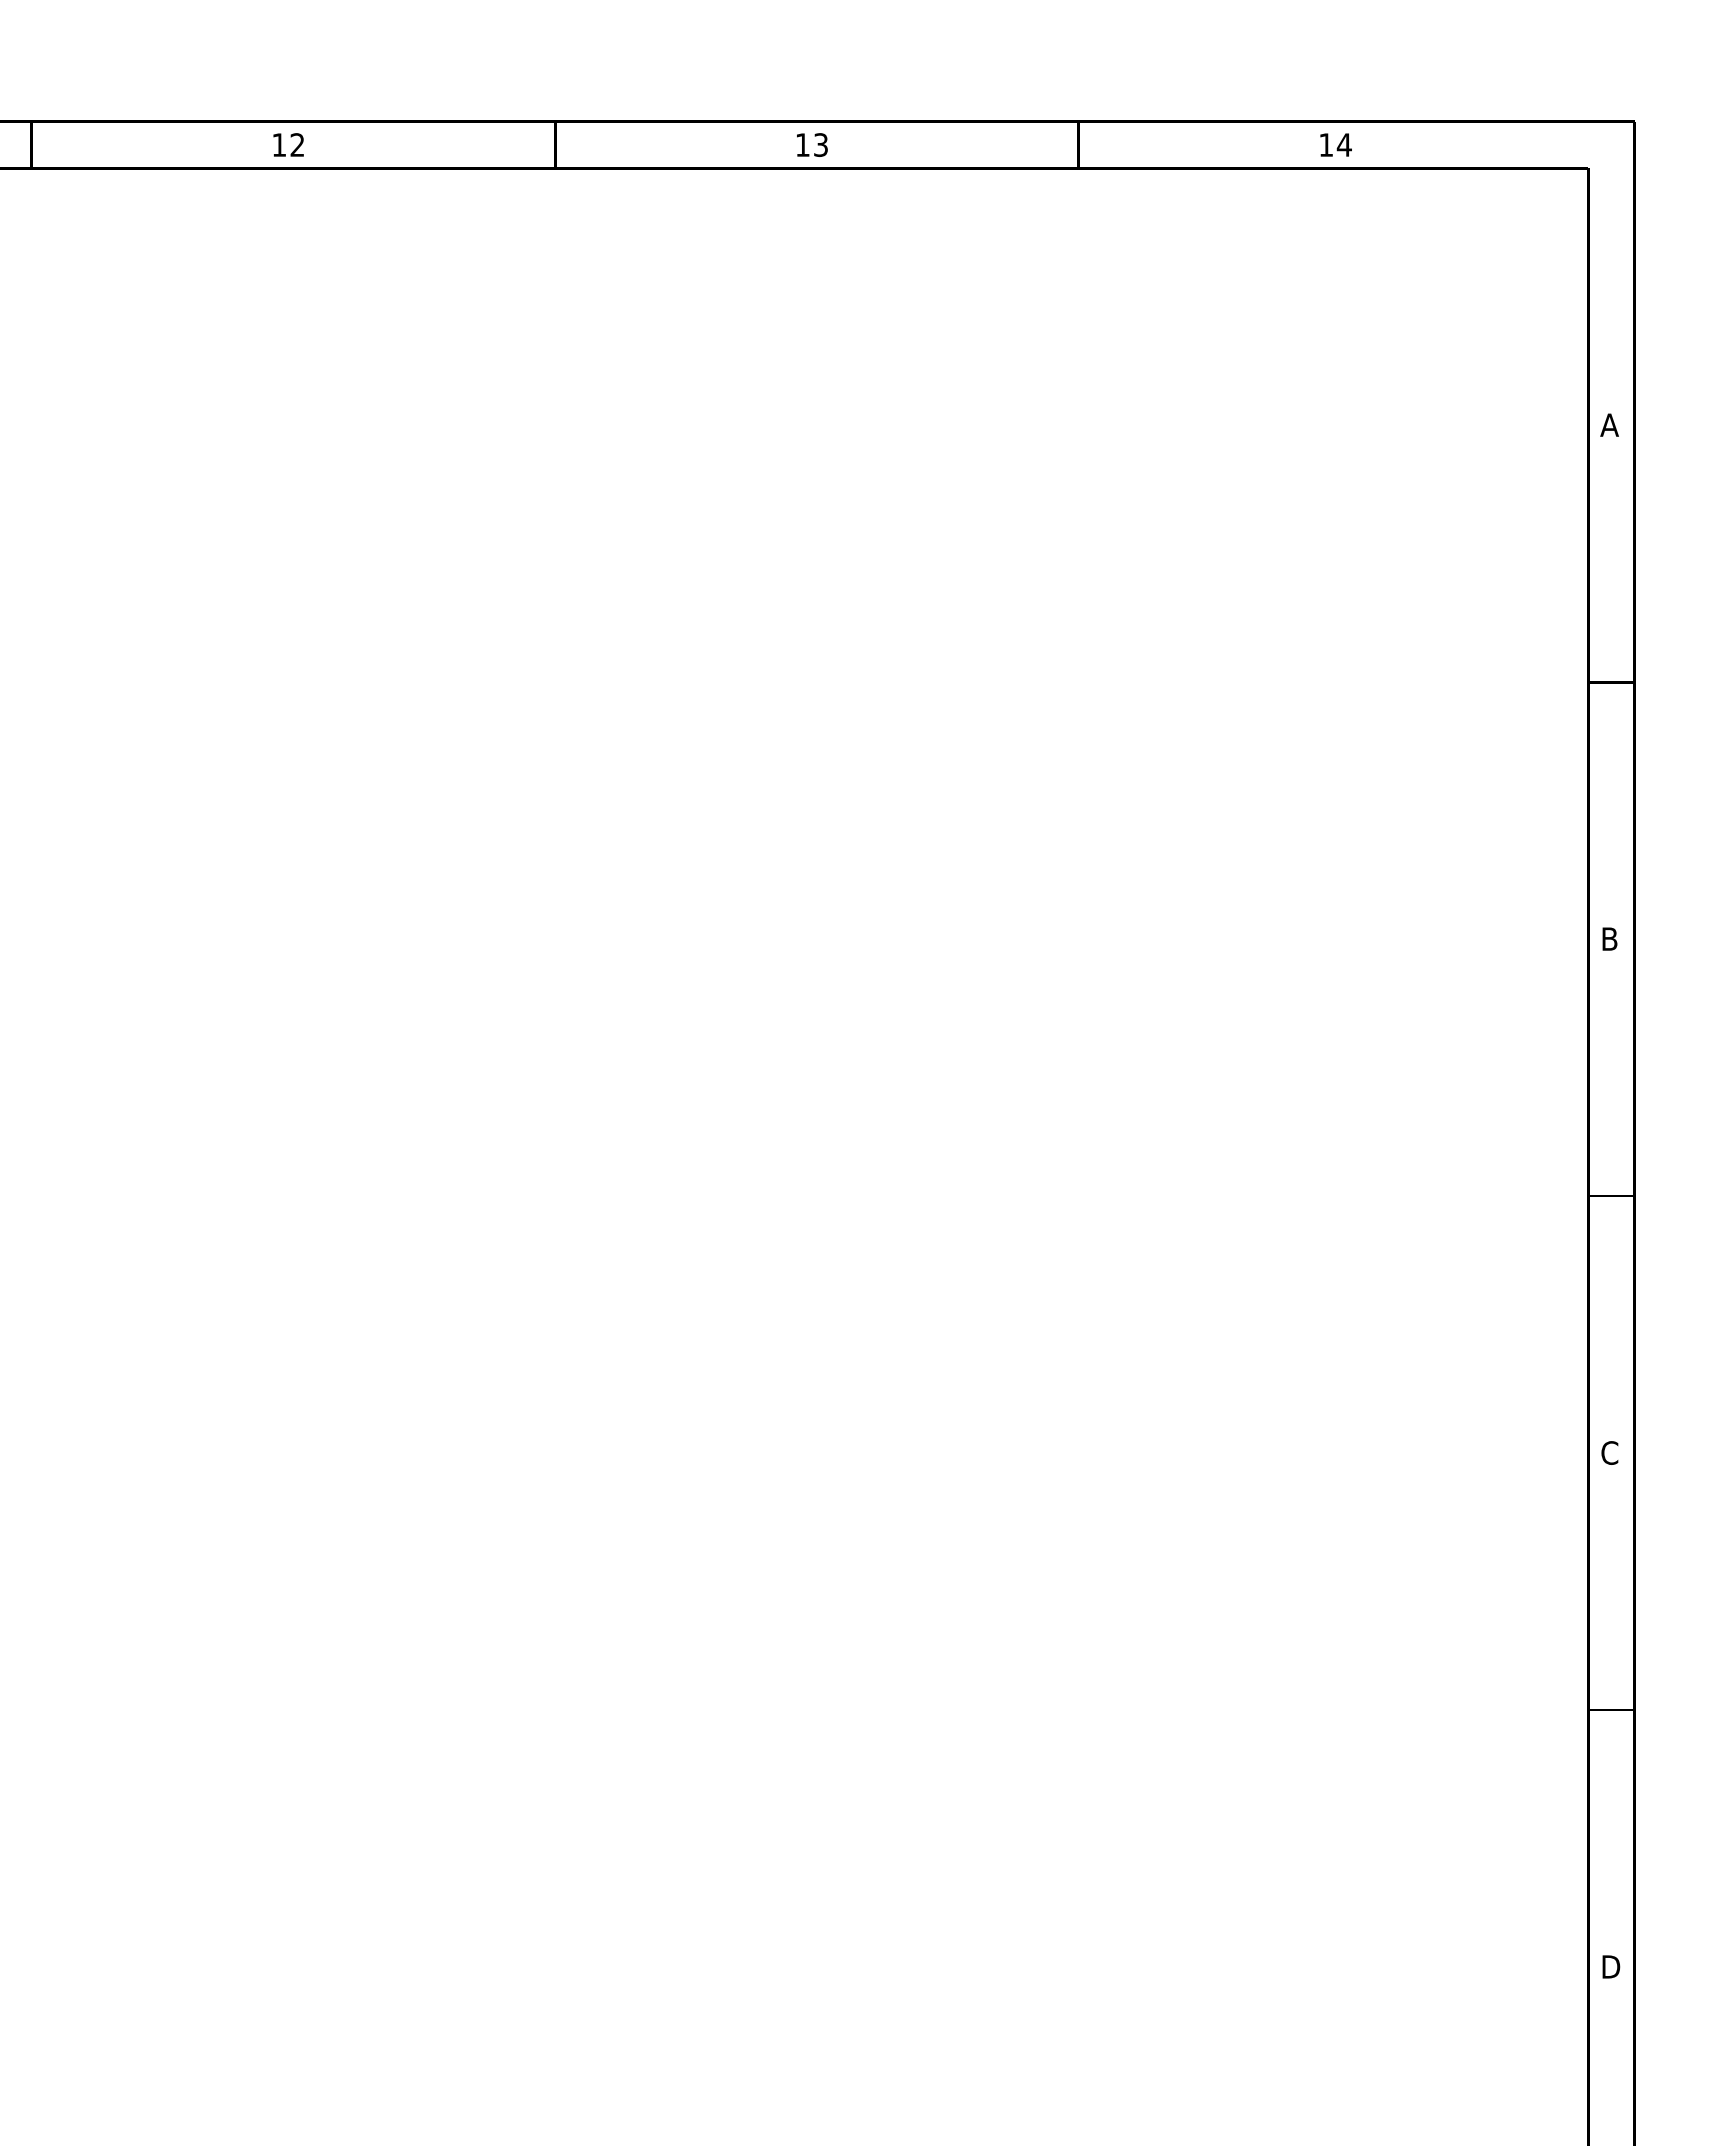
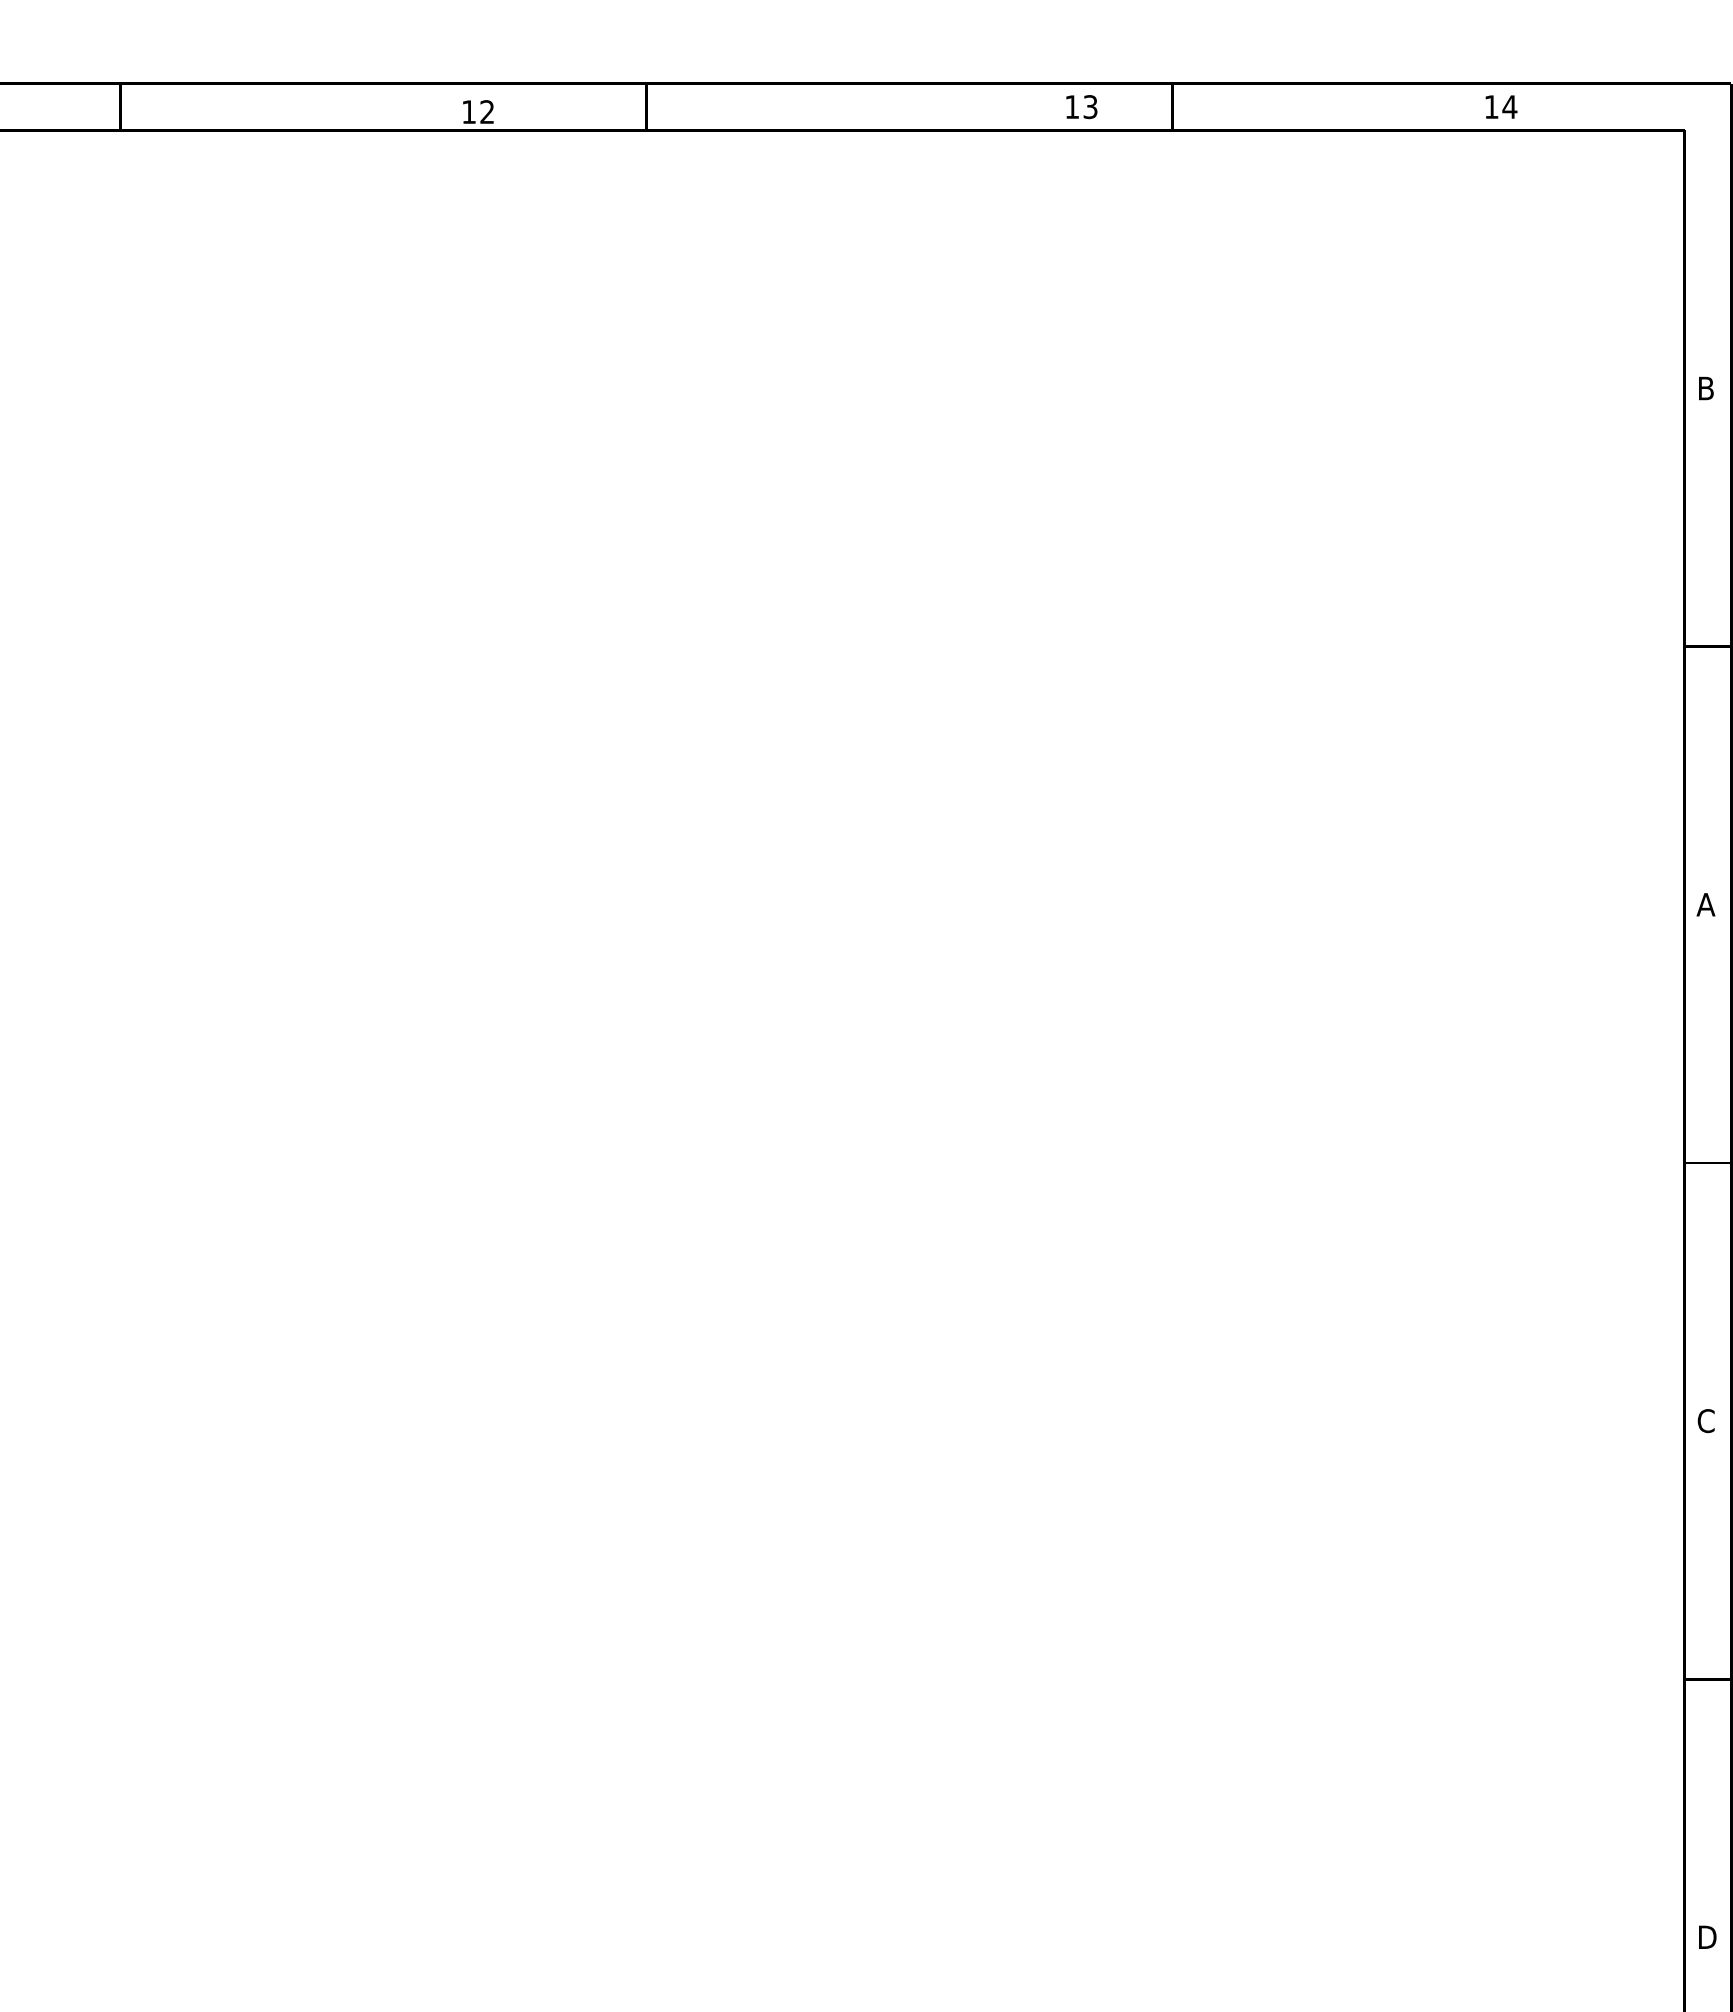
text: (288, 144) -> (478, 111), moved
text: (812, 144) -> (1082, 106), moved
text: (1335, 144) -> (1500, 106), moved
text: (1609, 424) -> (1705, 387), A -> B
text: (1609, 938) -> (1705, 904), B -> A

